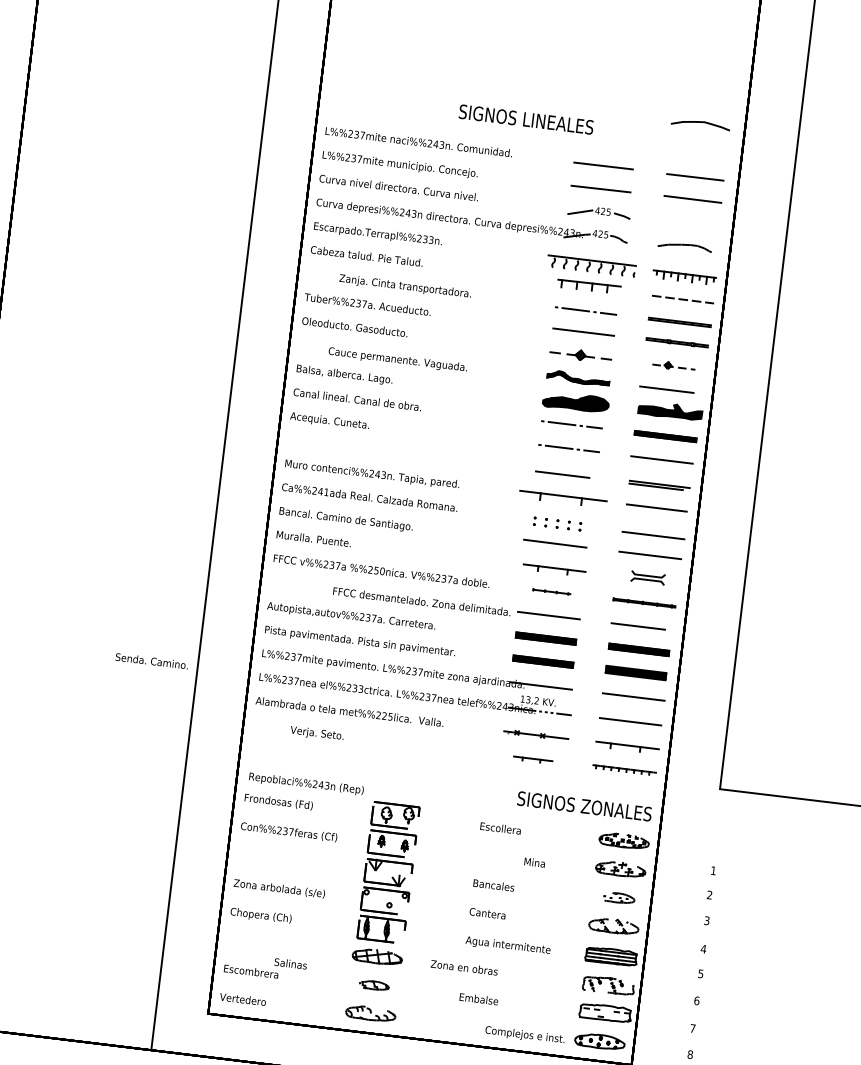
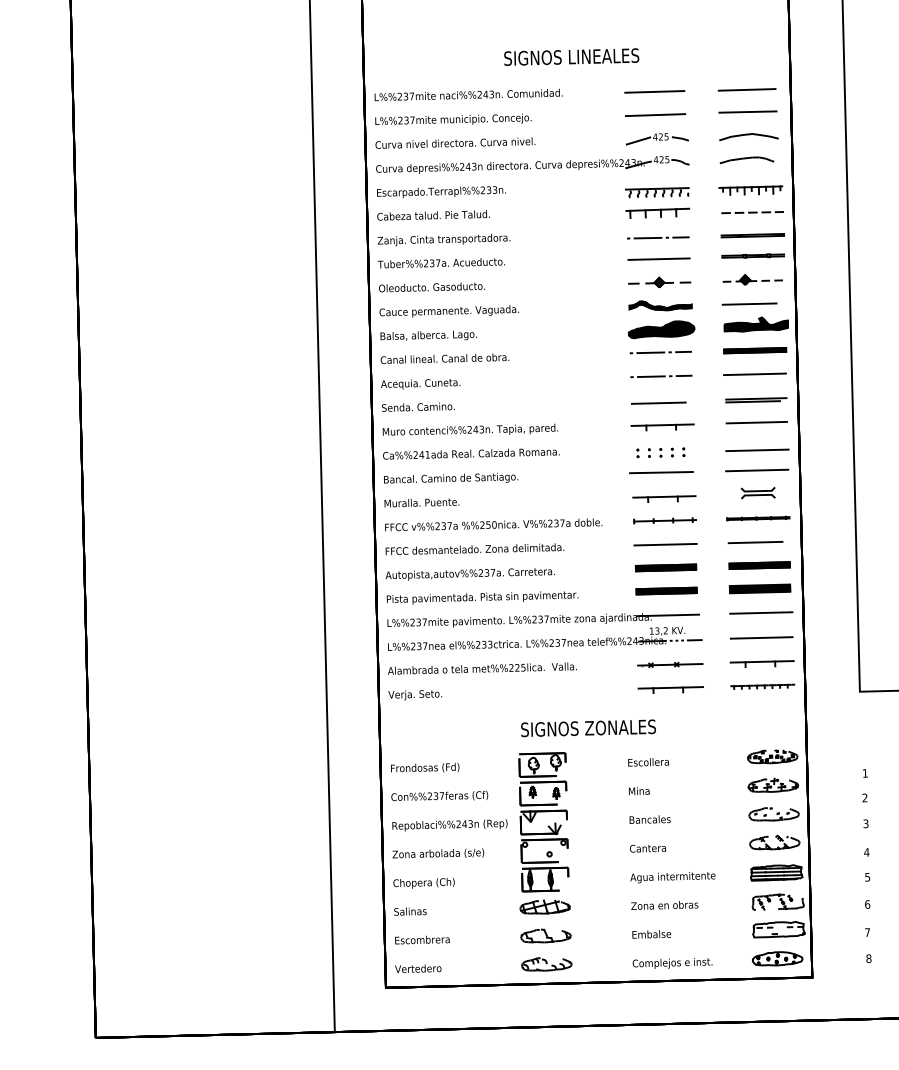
curve: (700, 123) -> (748, 135), moved
part: (591, 265) -> (657, 192), size x0.71
text: (404, 287) -> (443, 240), moved
text: (397, 359) -> (448, 311), moved
part: (673, 365) -> (752, 279), size x1.43
part: (562, 499) -> (662, 427), size x0.71
part: (551, 591) -> (664, 520), size x1.67
text: (421, 601) -> (474, 549), moved
text: (152, 660) -> (418, 406), moved
text: (316, 734) -> (414, 695), moved
part: (532, 759) -> (670, 689), size x1.67
text: (305, 784) -> (449, 825), moved
text: (584, 806) -> (588, 728), moved
text: (534, 862) -> (638, 791), moved
part: (616, 898) -> (773, 814), size x1.43
text: (290, 963) -> (410, 911), moved
text: (464, 967) -> (664, 905), moved
part: (373, 985) -> (545, 935), size x1.67
text: (525, 1035) -> (672, 963), moved

